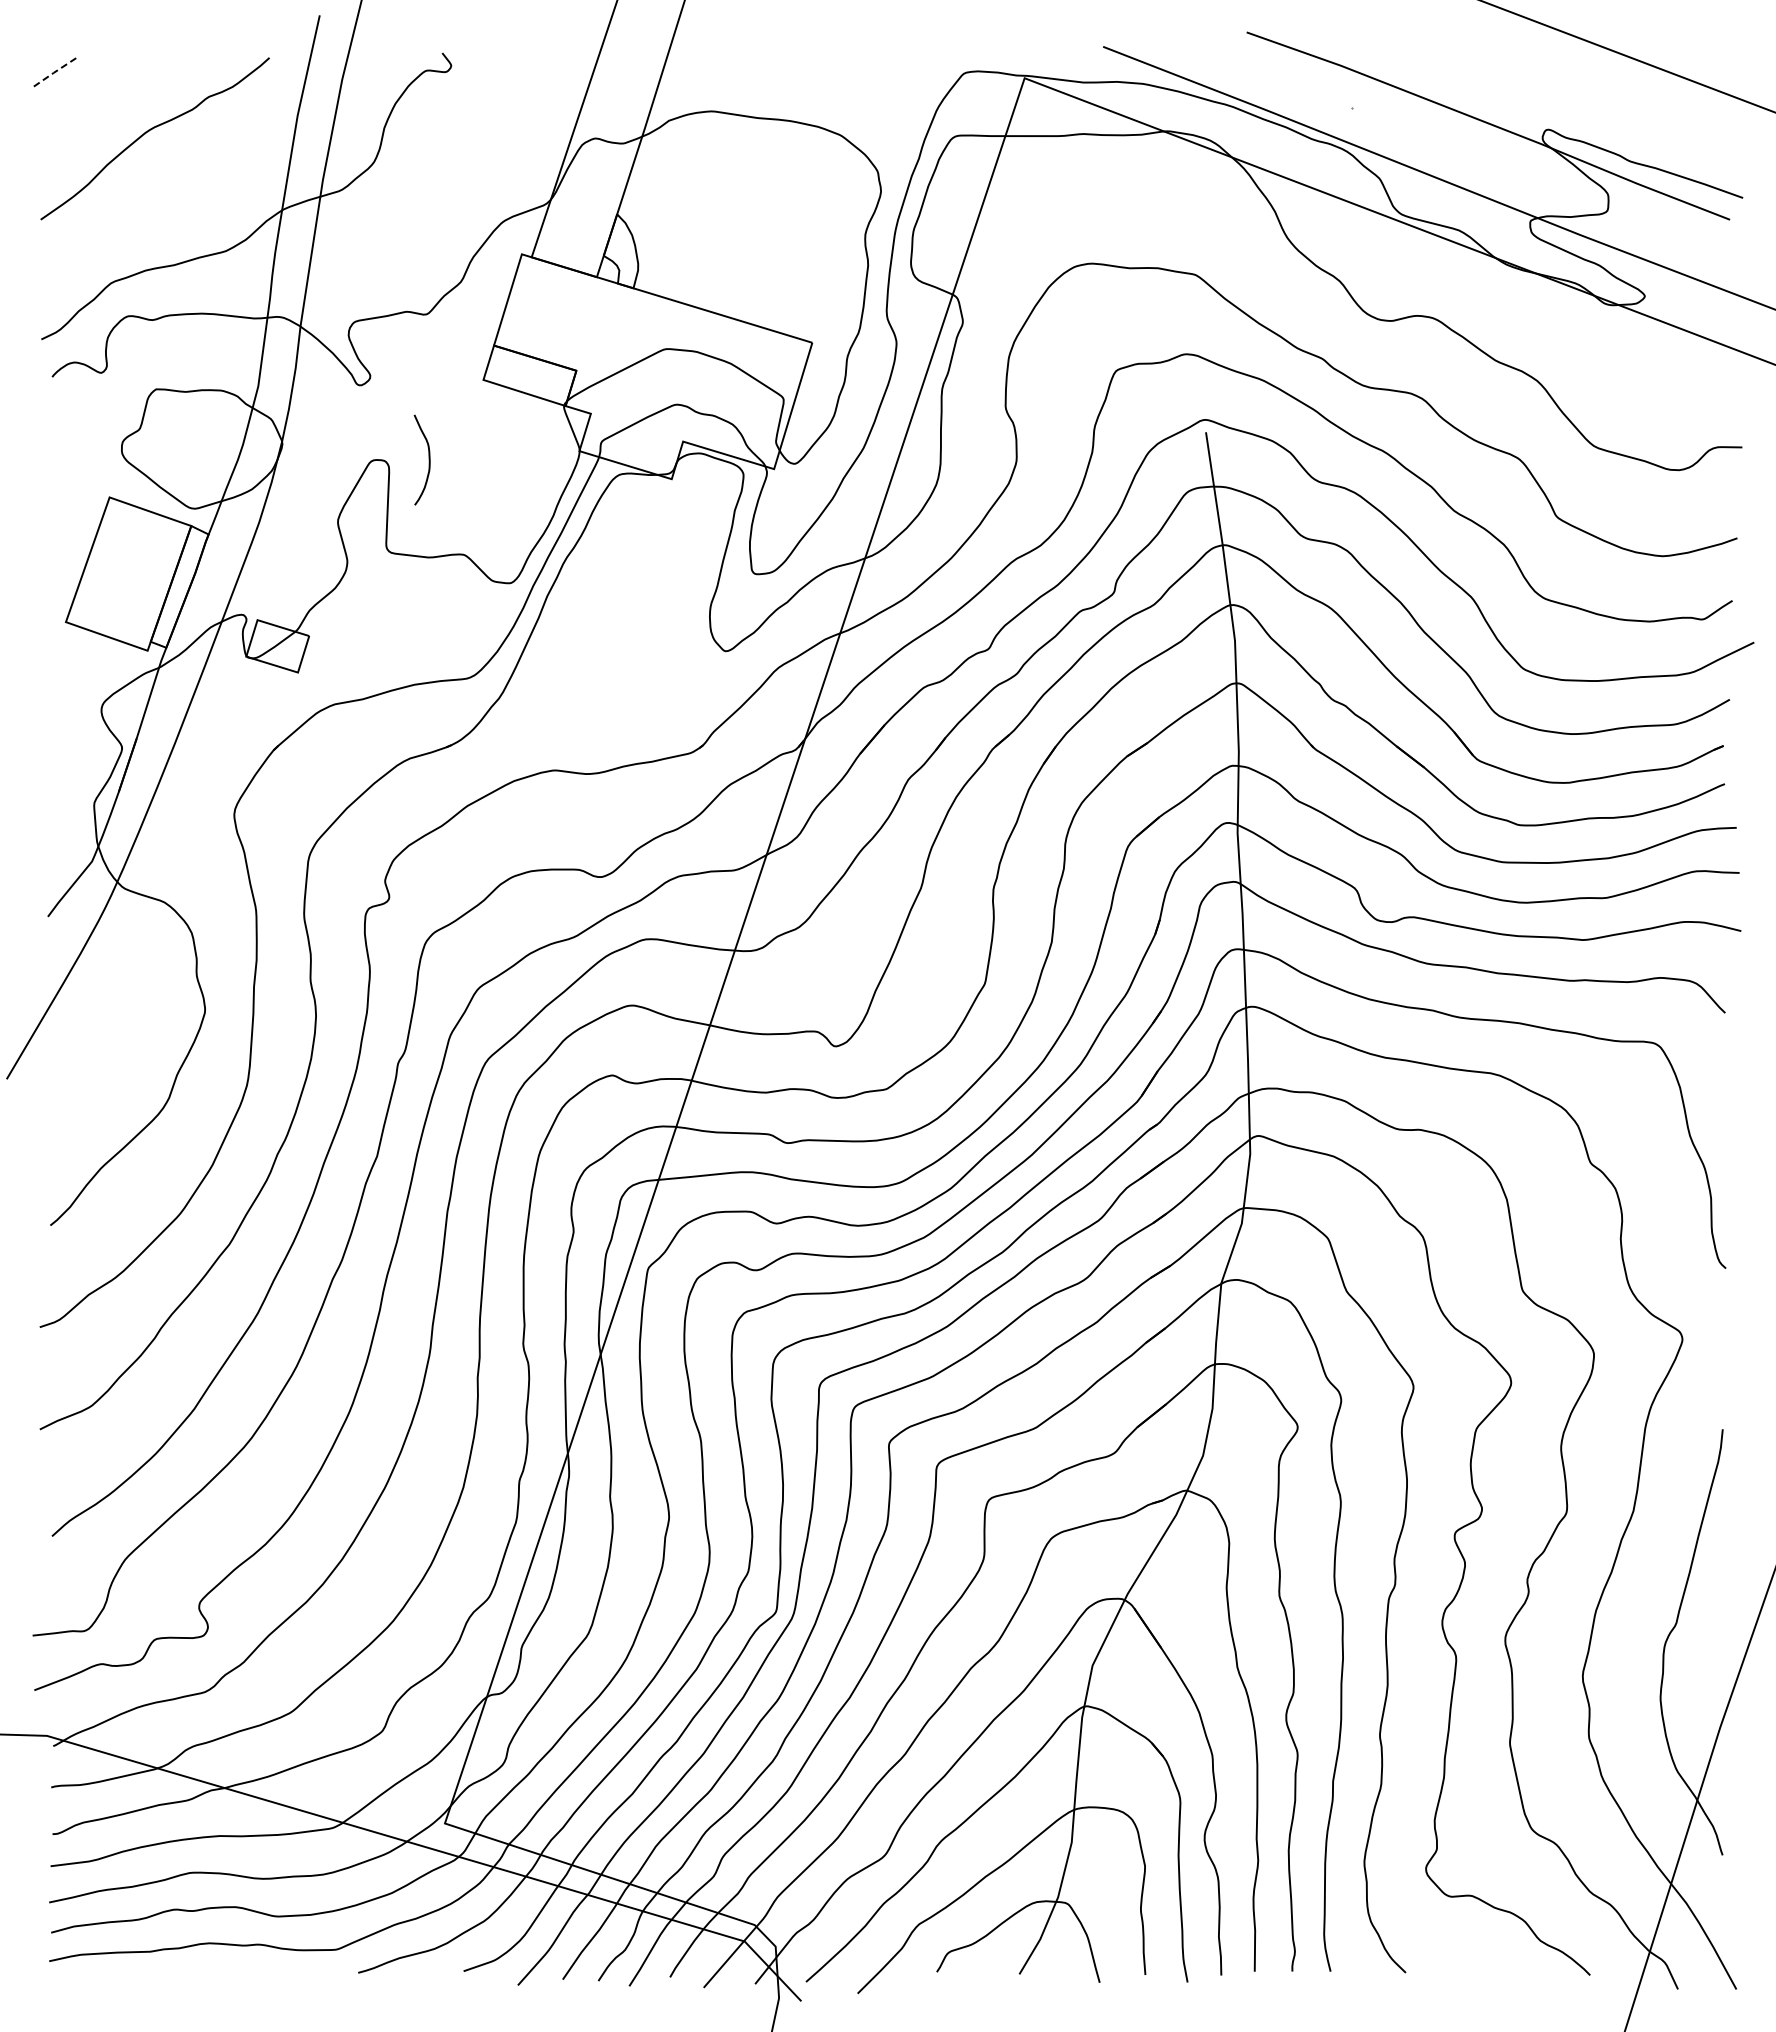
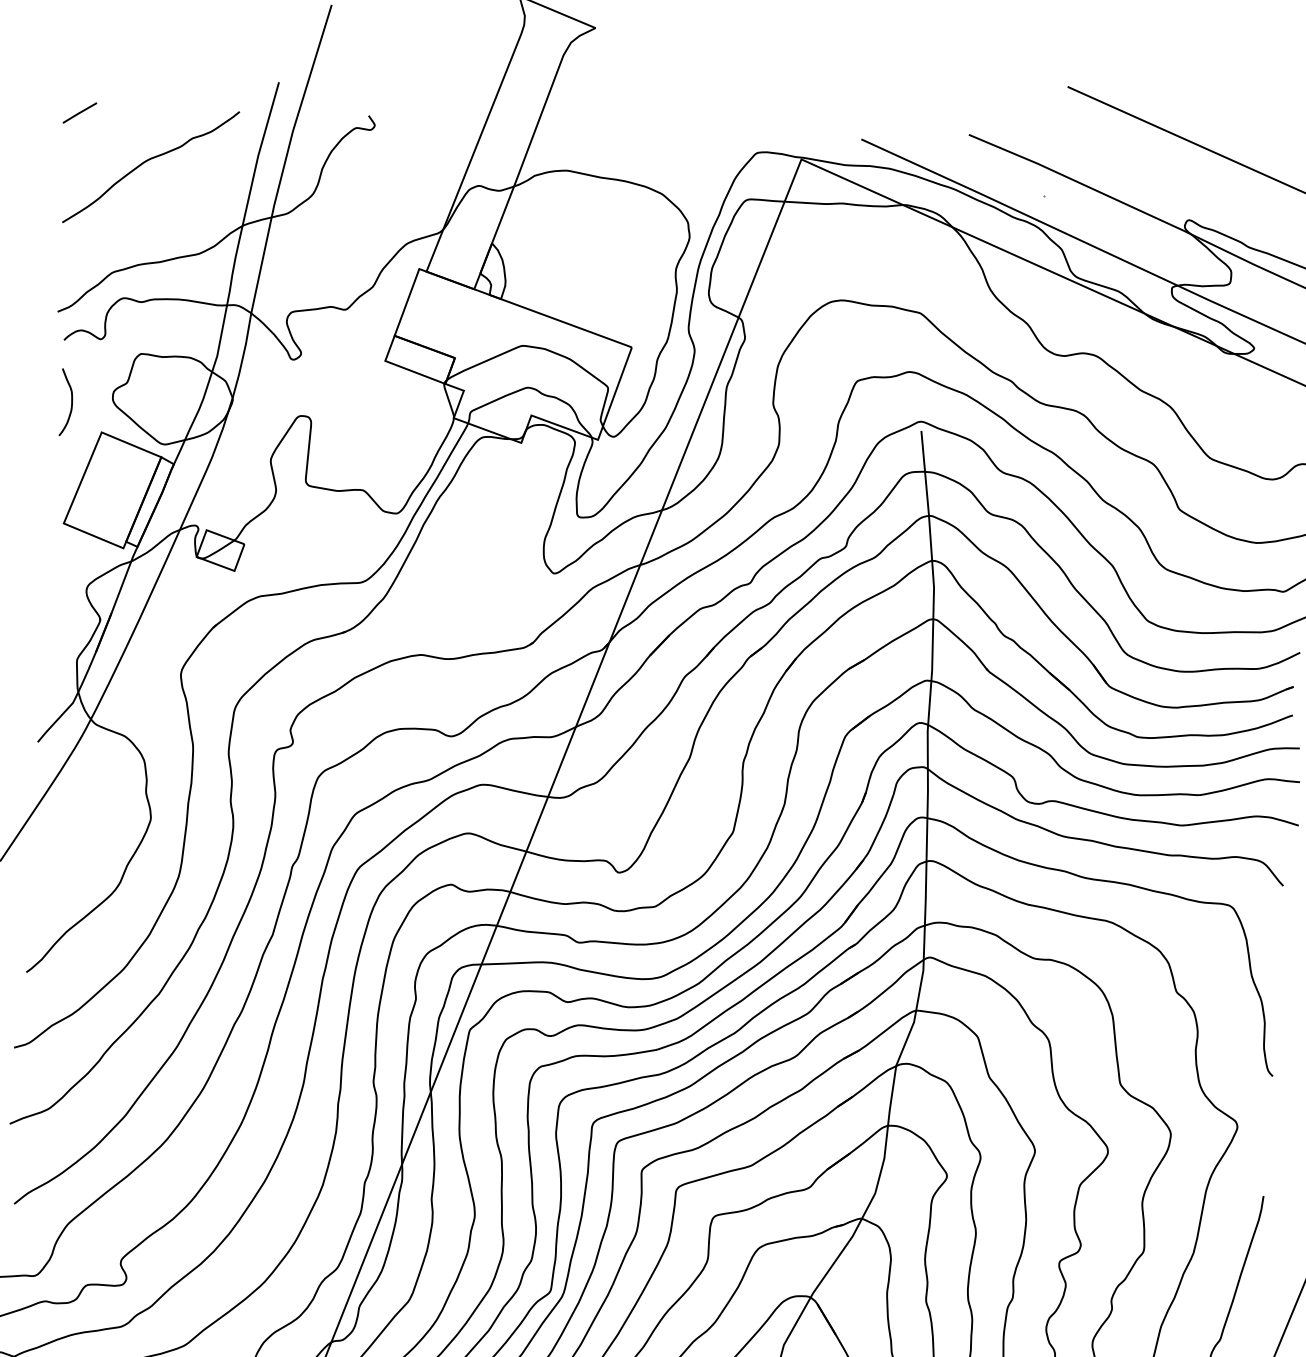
line: (55, 71) -> (79, 112), dashed -> solid
curve: (428, 459) -> (71, 402), moved

